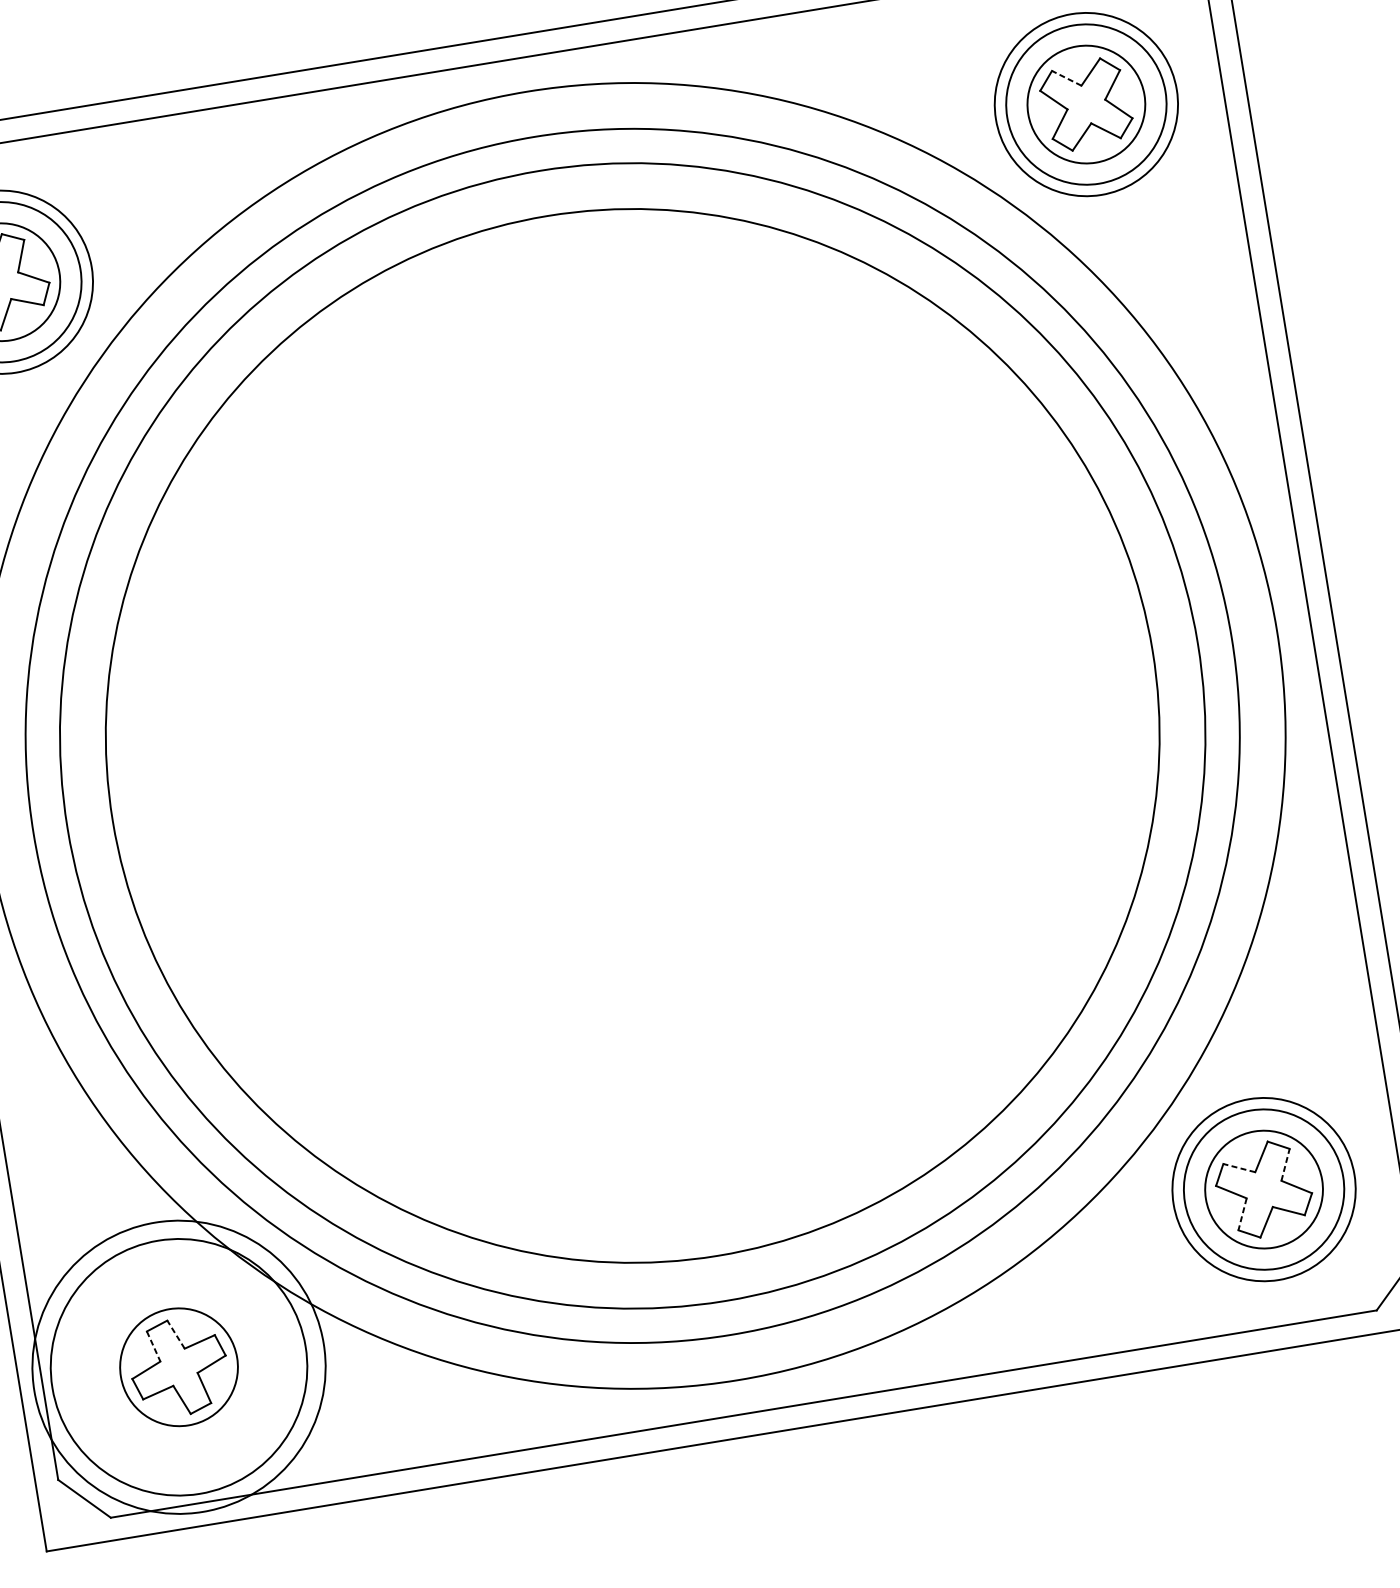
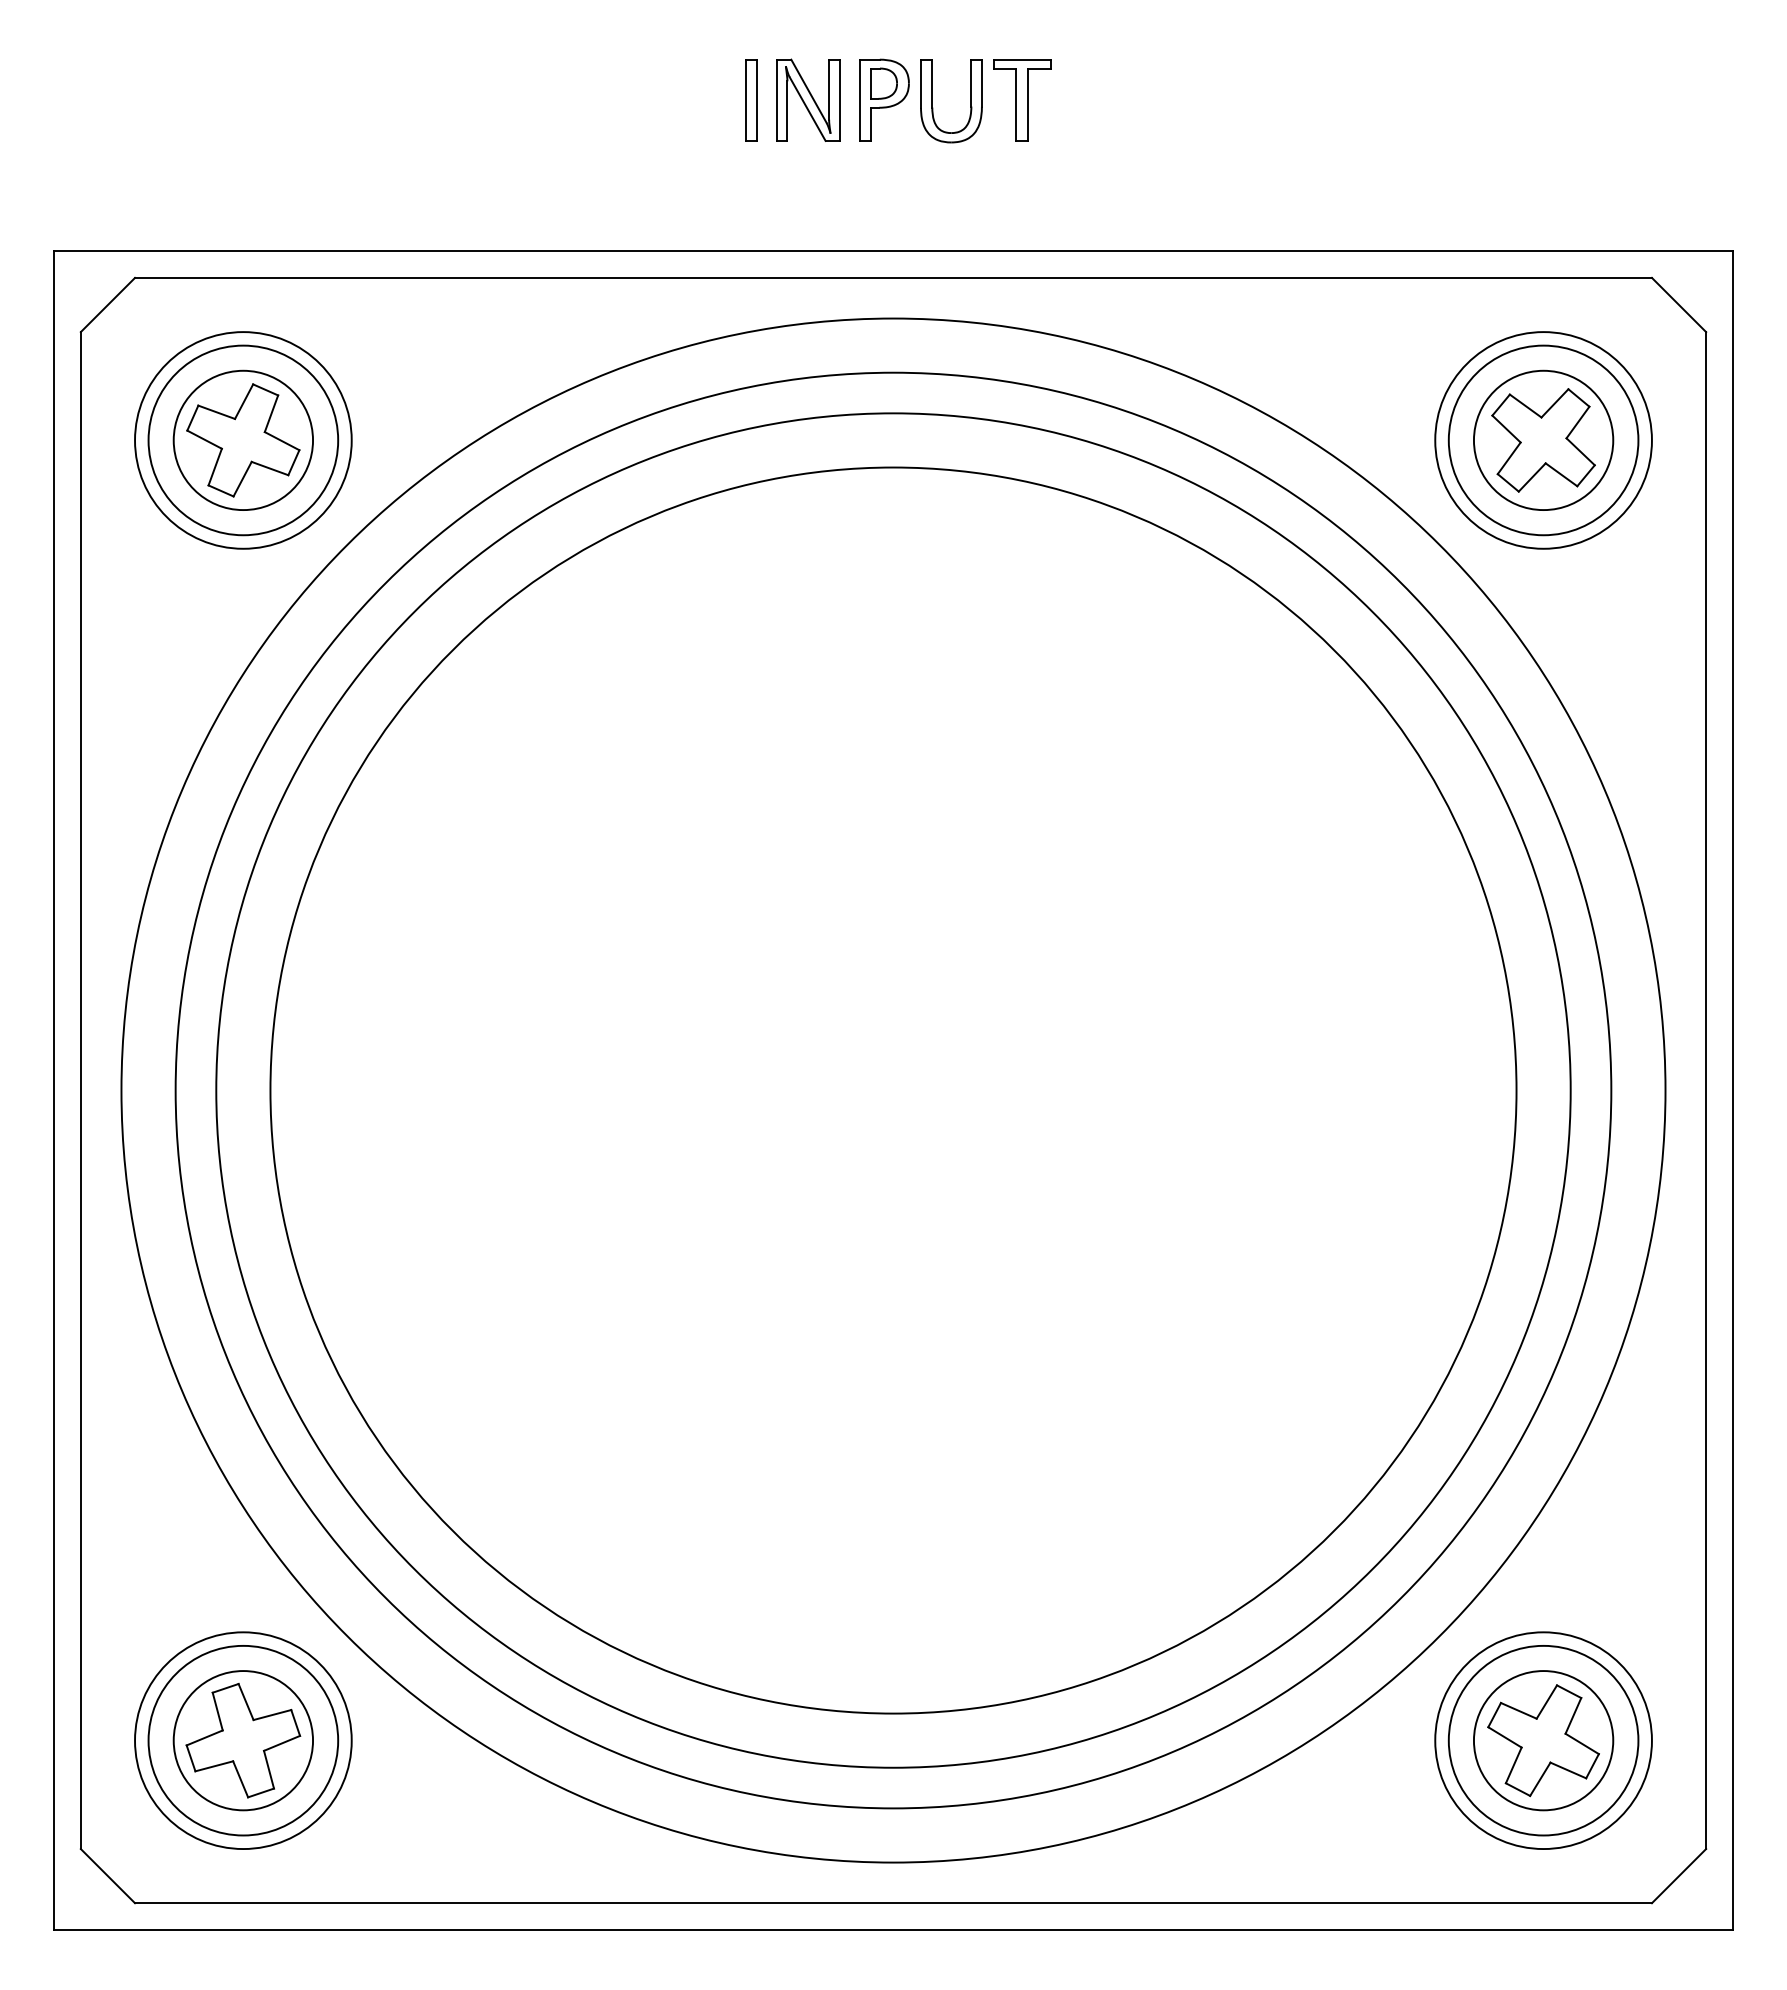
line: (1066, 78) -> (1525, 406), dashed -> solid
line: (1285, 1164) -> (1573, 1715), dashed -> solid
line: (1238, 1167) -> (1518, 1710), dashed -> solid
line: (1242, 1214) -> (1513, 1765), dashed -> solid
line: (176, 1335) -> (246, 1702), dashed -> solid
line: (153, 1346) -> (217, 1711), dashed -> solid
circle: (179, 1367) -> (243, 1740), size x0.62
circle: (179, 1367) -> (243, 1740), size x0.62

